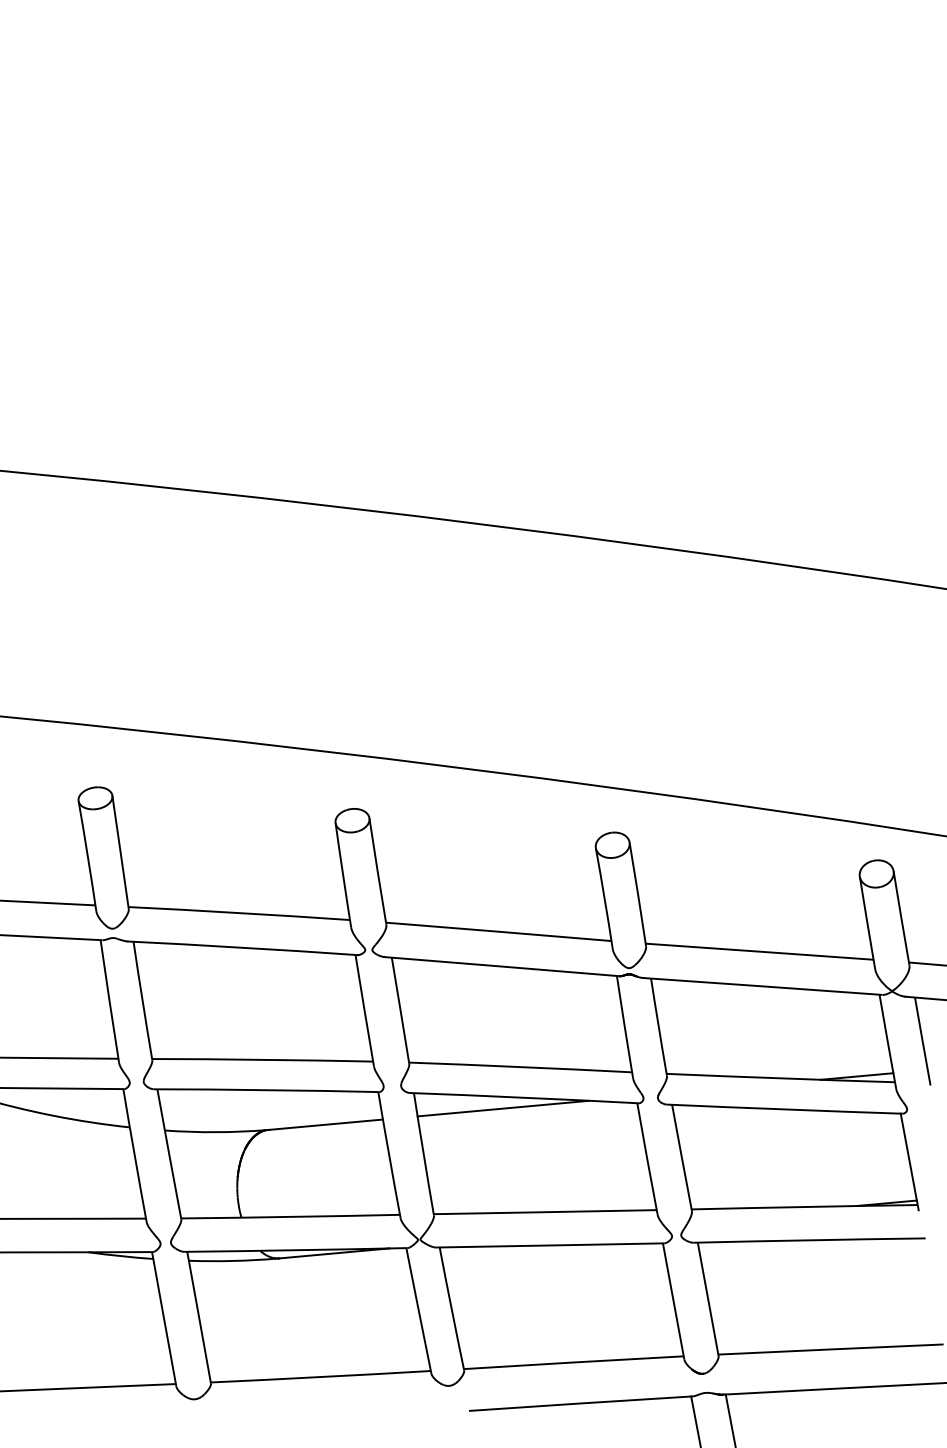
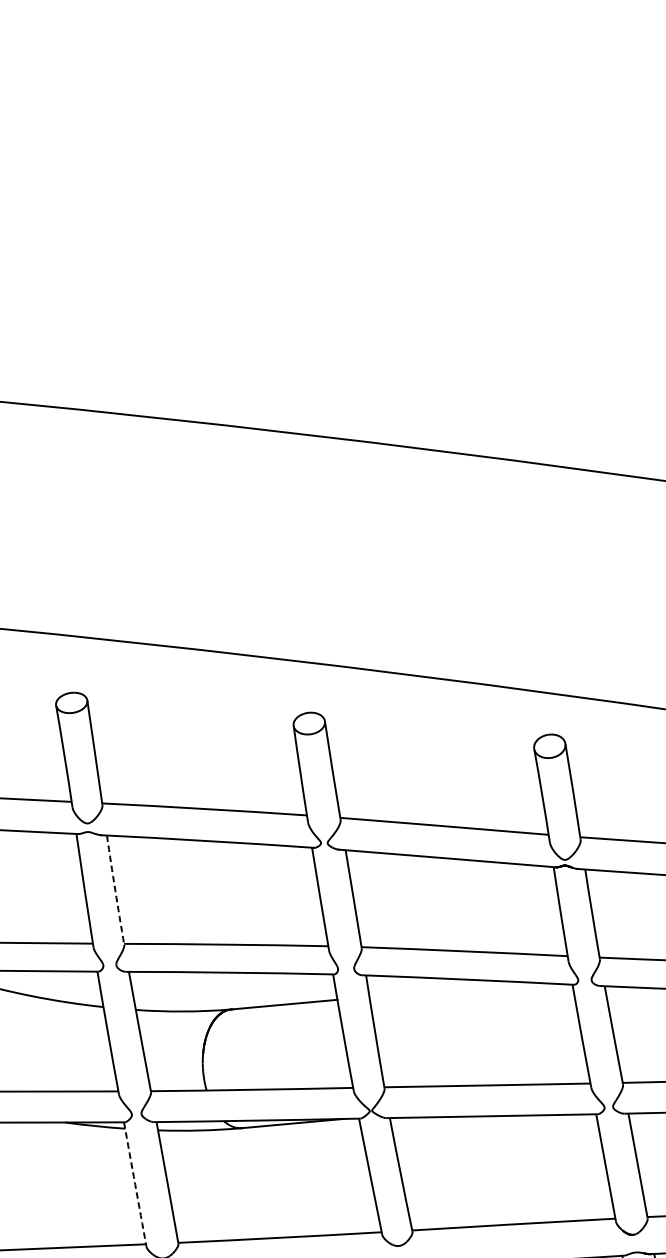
arc: (142, 1001) -> (115, 890), solid -> dashed
line: (502, 1108) -> (447, 989), removed
arc: (164, 1319) -> (135, 1184), solid -> dashed

